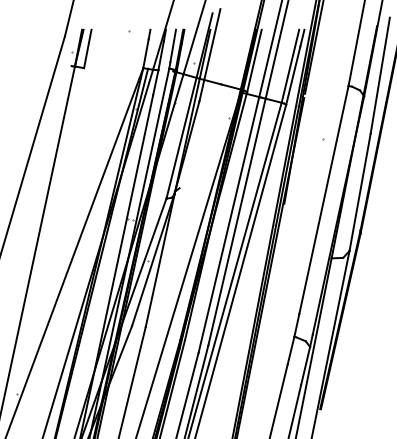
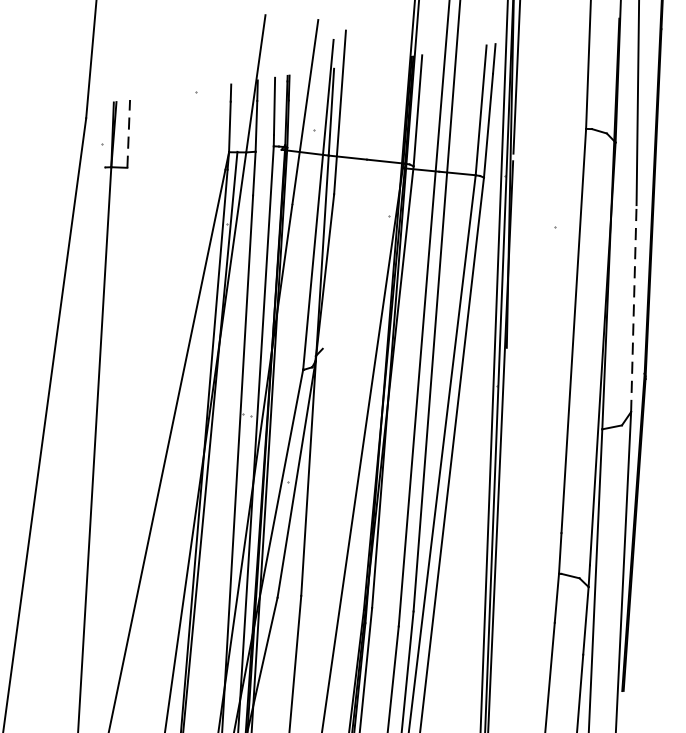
line: (87, 49) -> (128, 134), solid -> dashed
line: (360, 192) -> (634, 308), solid -> dashed

